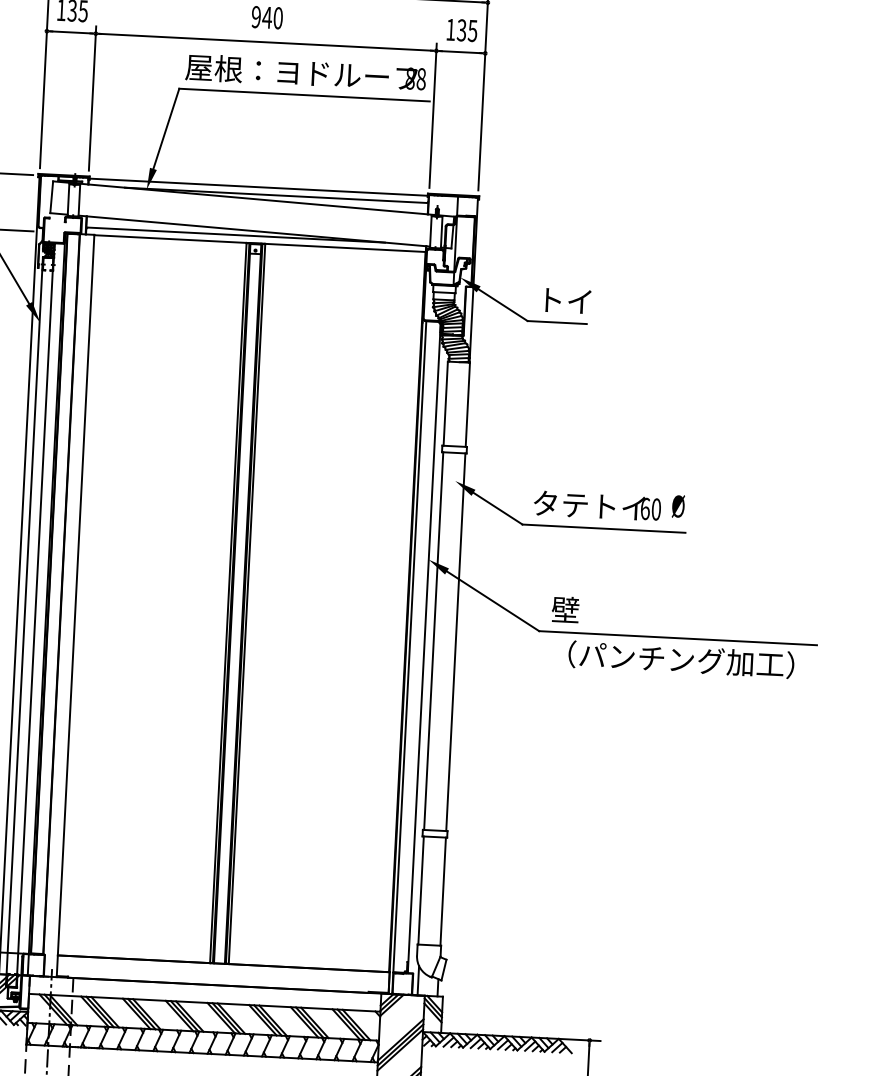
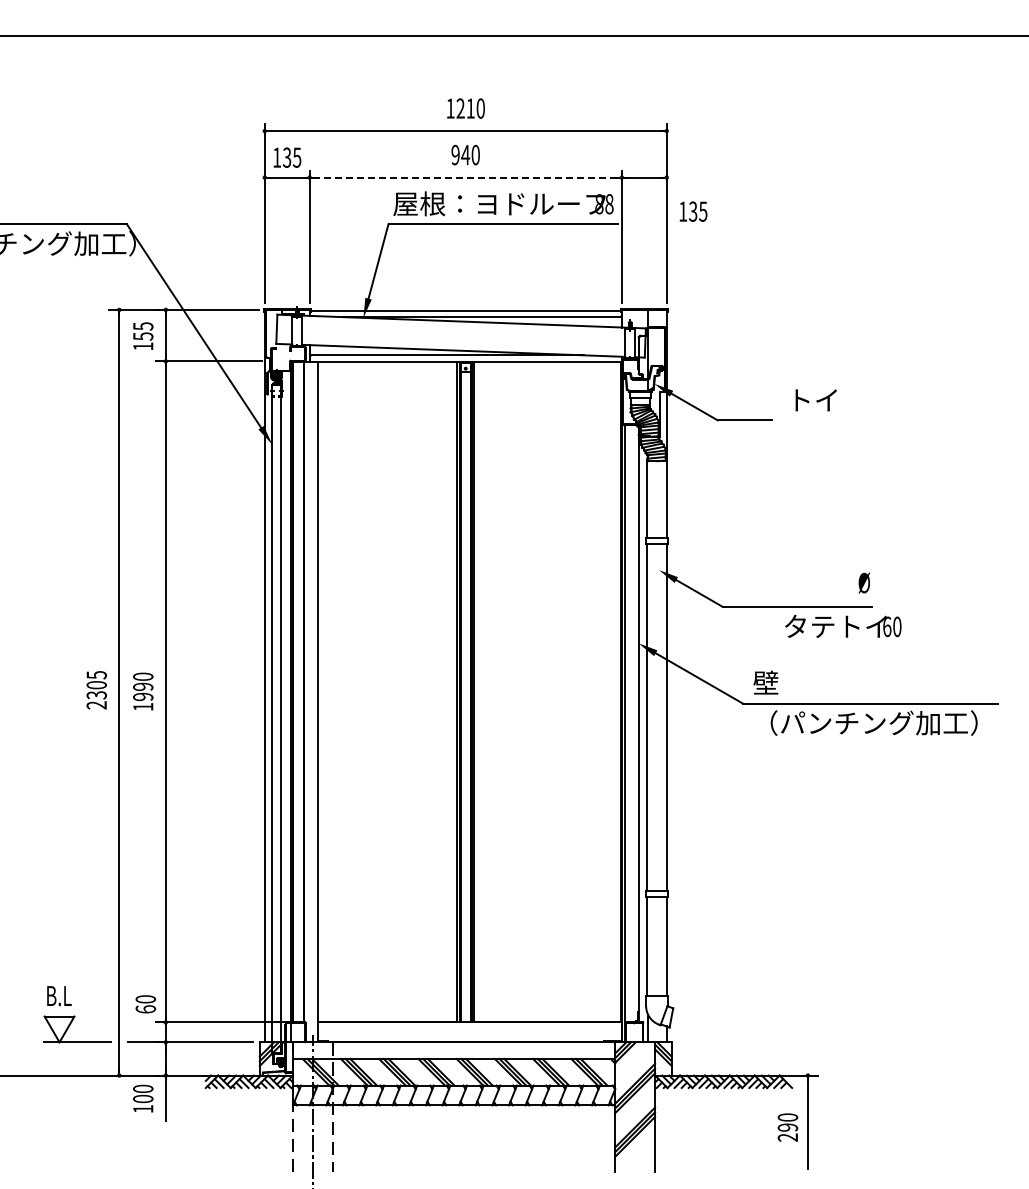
text: (462, 30) -> (693, 211), moved
line: (265, 42) -> (465, 177), solid -> dashed
text: (567, 301) -> (815, 400), moved
text: (597, 505) -> (843, 625), moved

